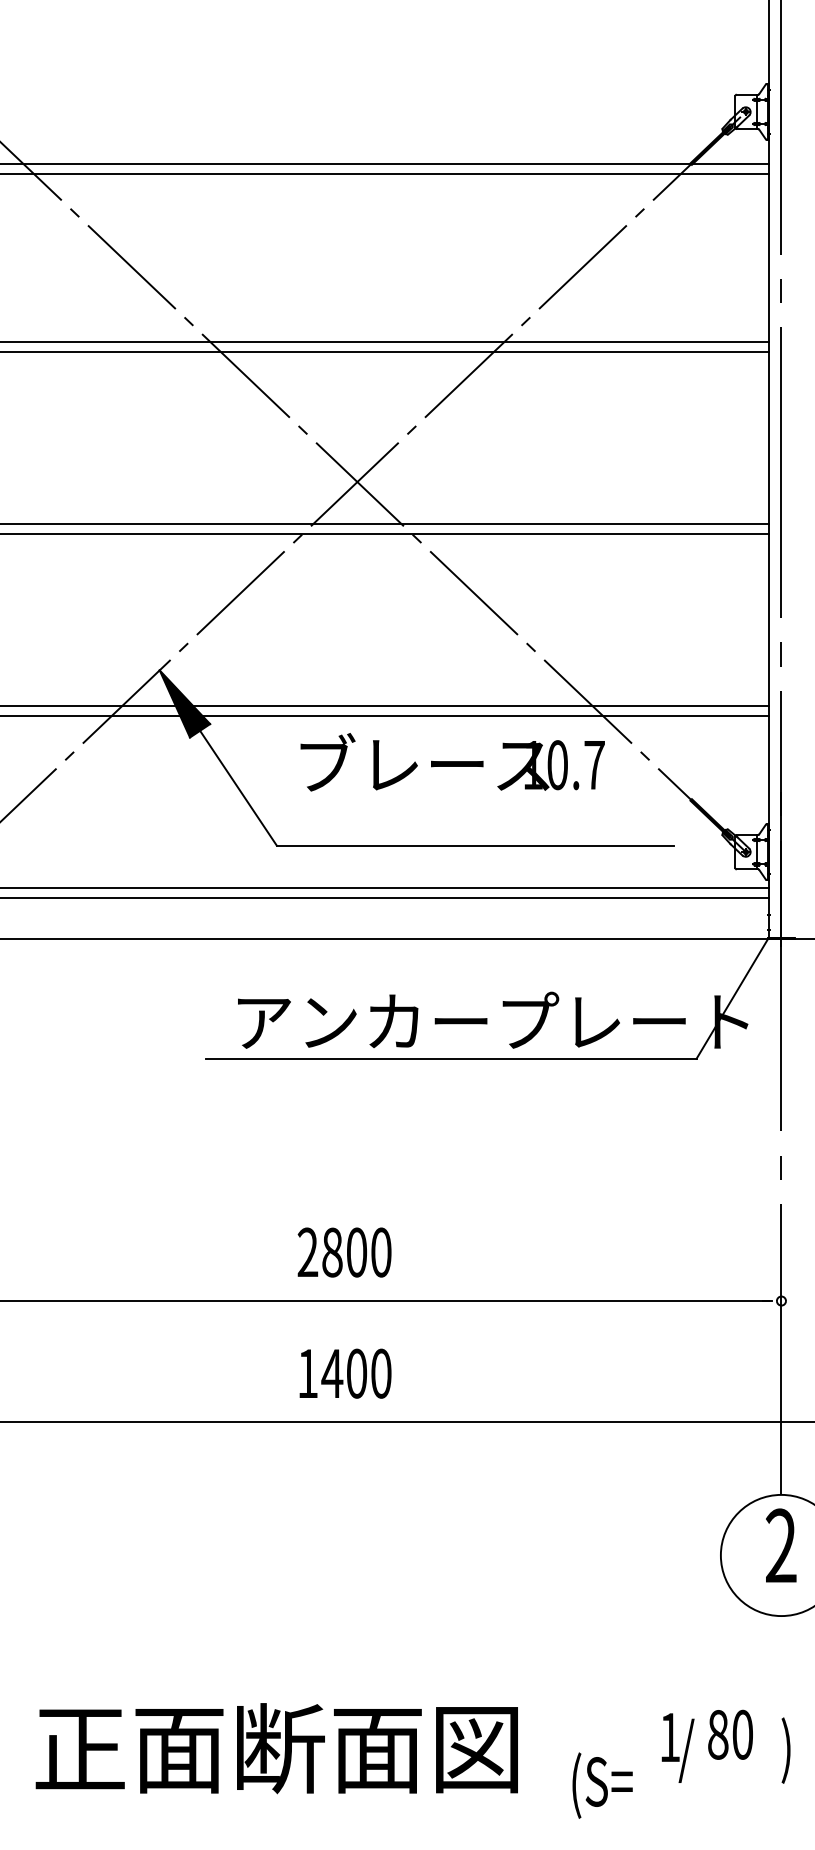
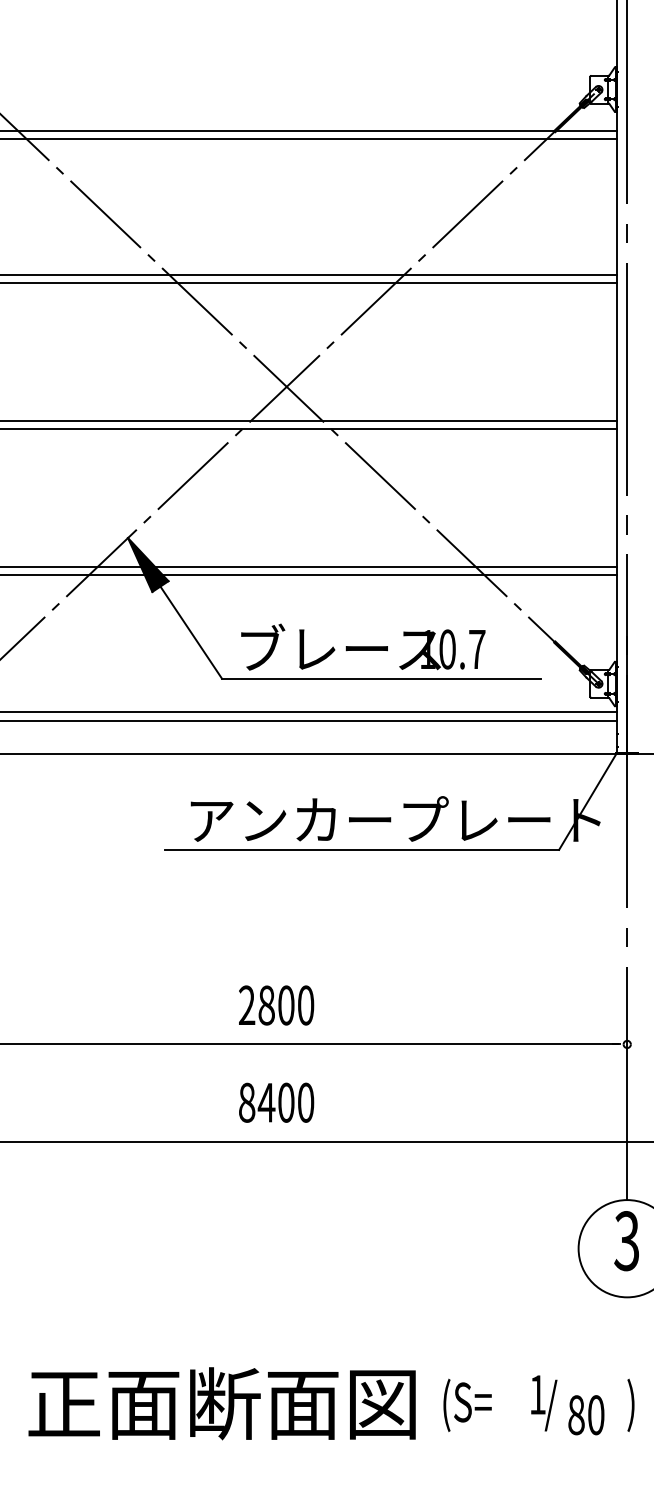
text: (452, 762) -> (363, 647), moved
text: (308, 1373) -> (247, 1102), 1400 -> 8400
text: (780, 1545) -> (626, 1240), 2 -> 3
text: (730, 1734) -> (586, 1414), moved
text: (602, 1785) -> (467, 1405), moved

